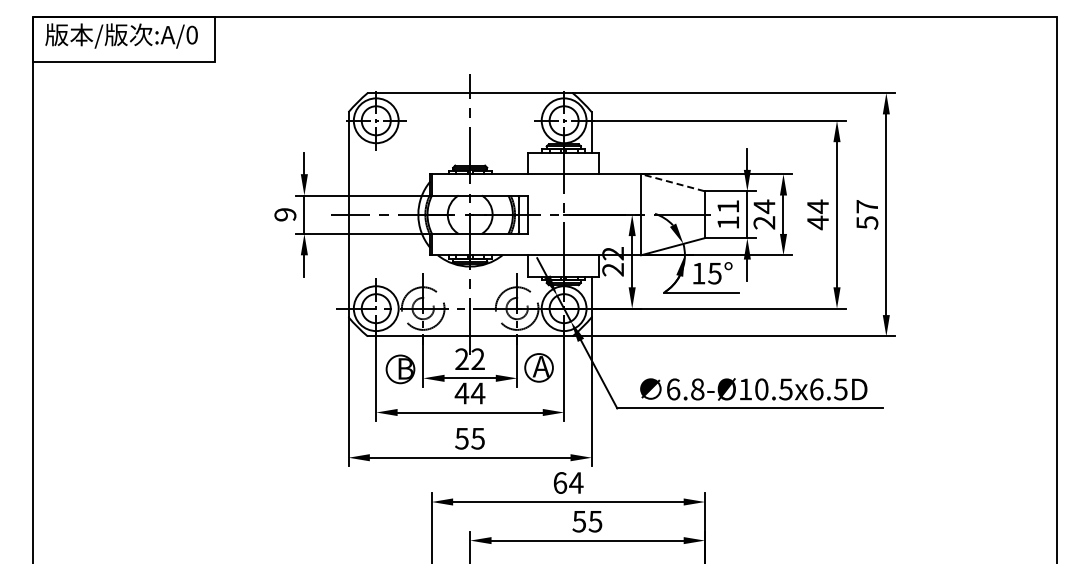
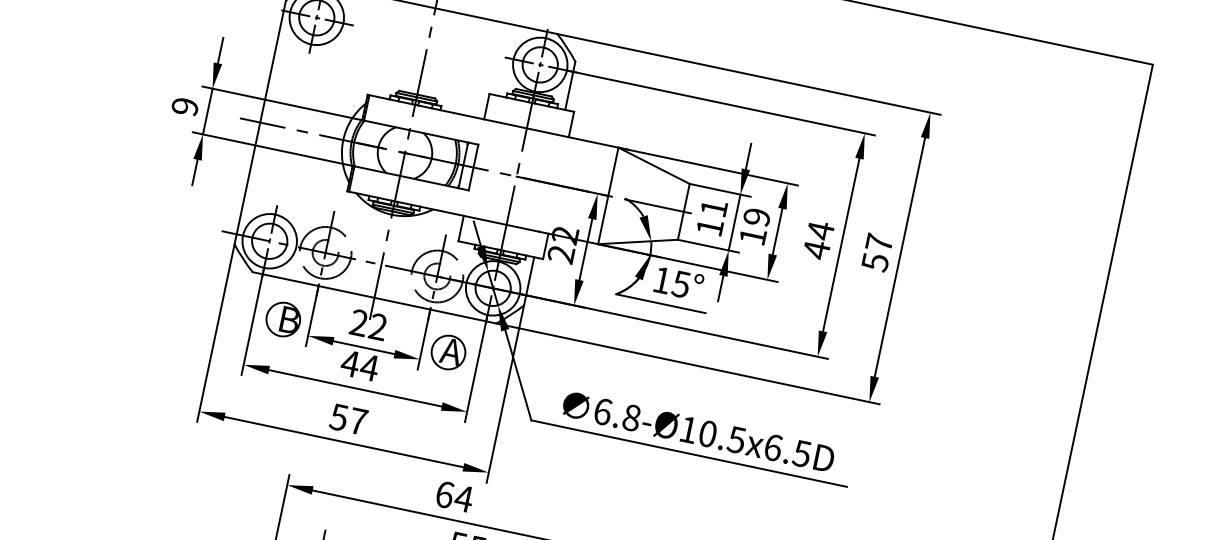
line: (672, 182) -> (653, 165), dashed -> solid
text: (764, 214) -> (755, 226), 24 -> 19
text: (477, 438) -> (357, 421), 55 -> 57

